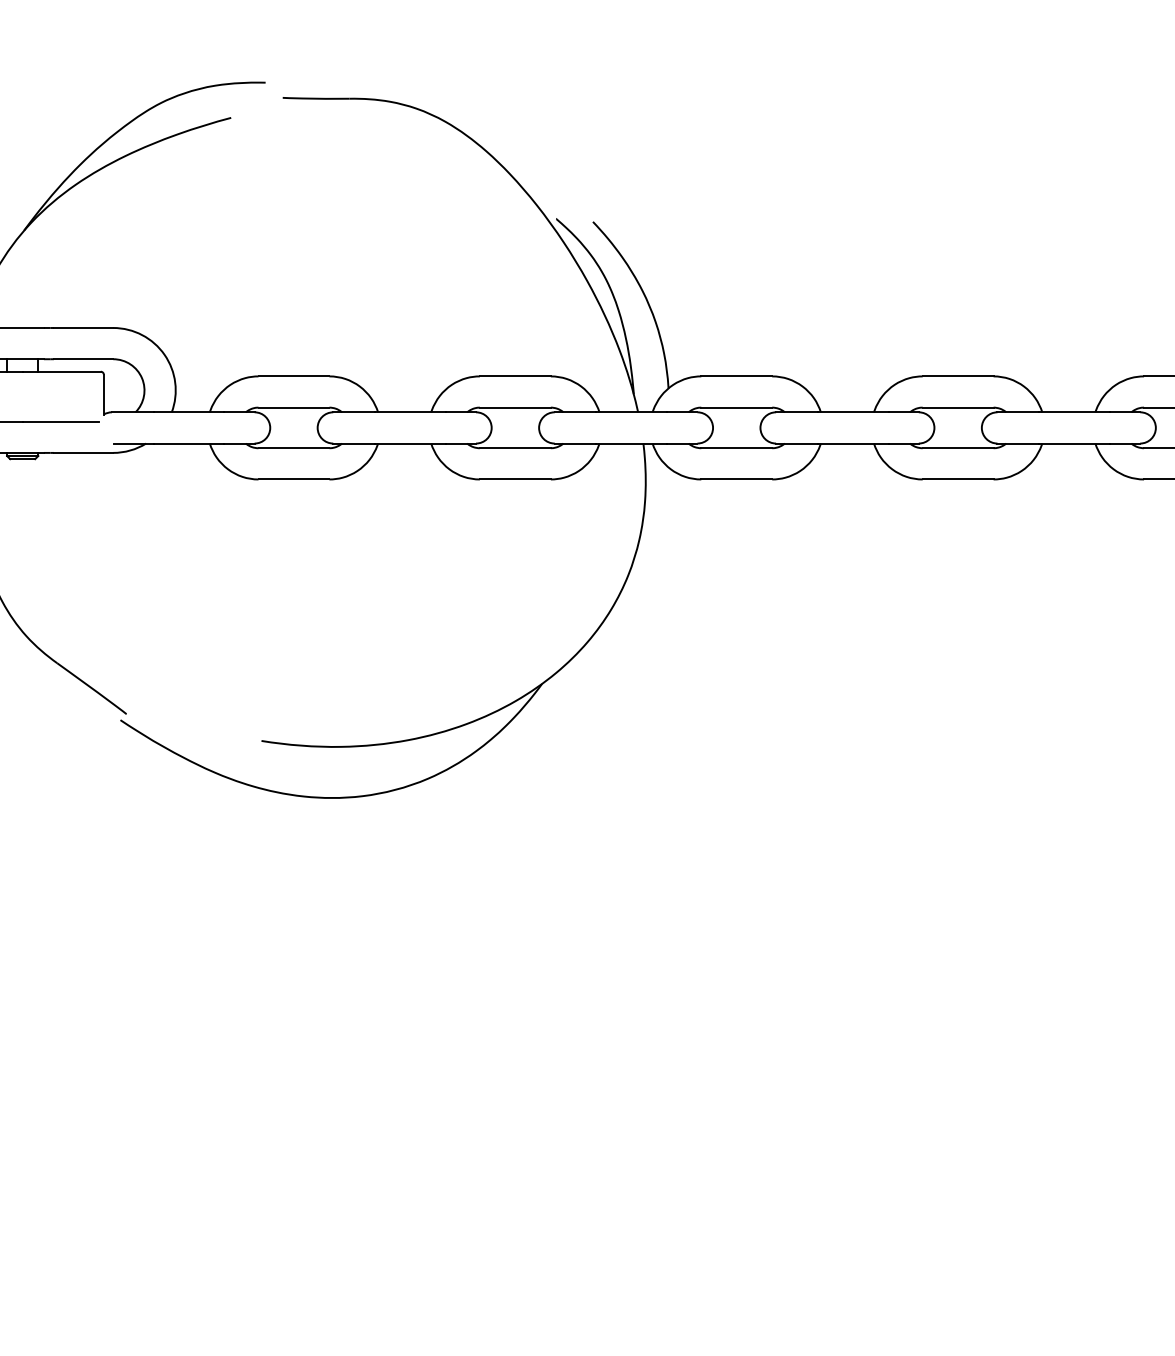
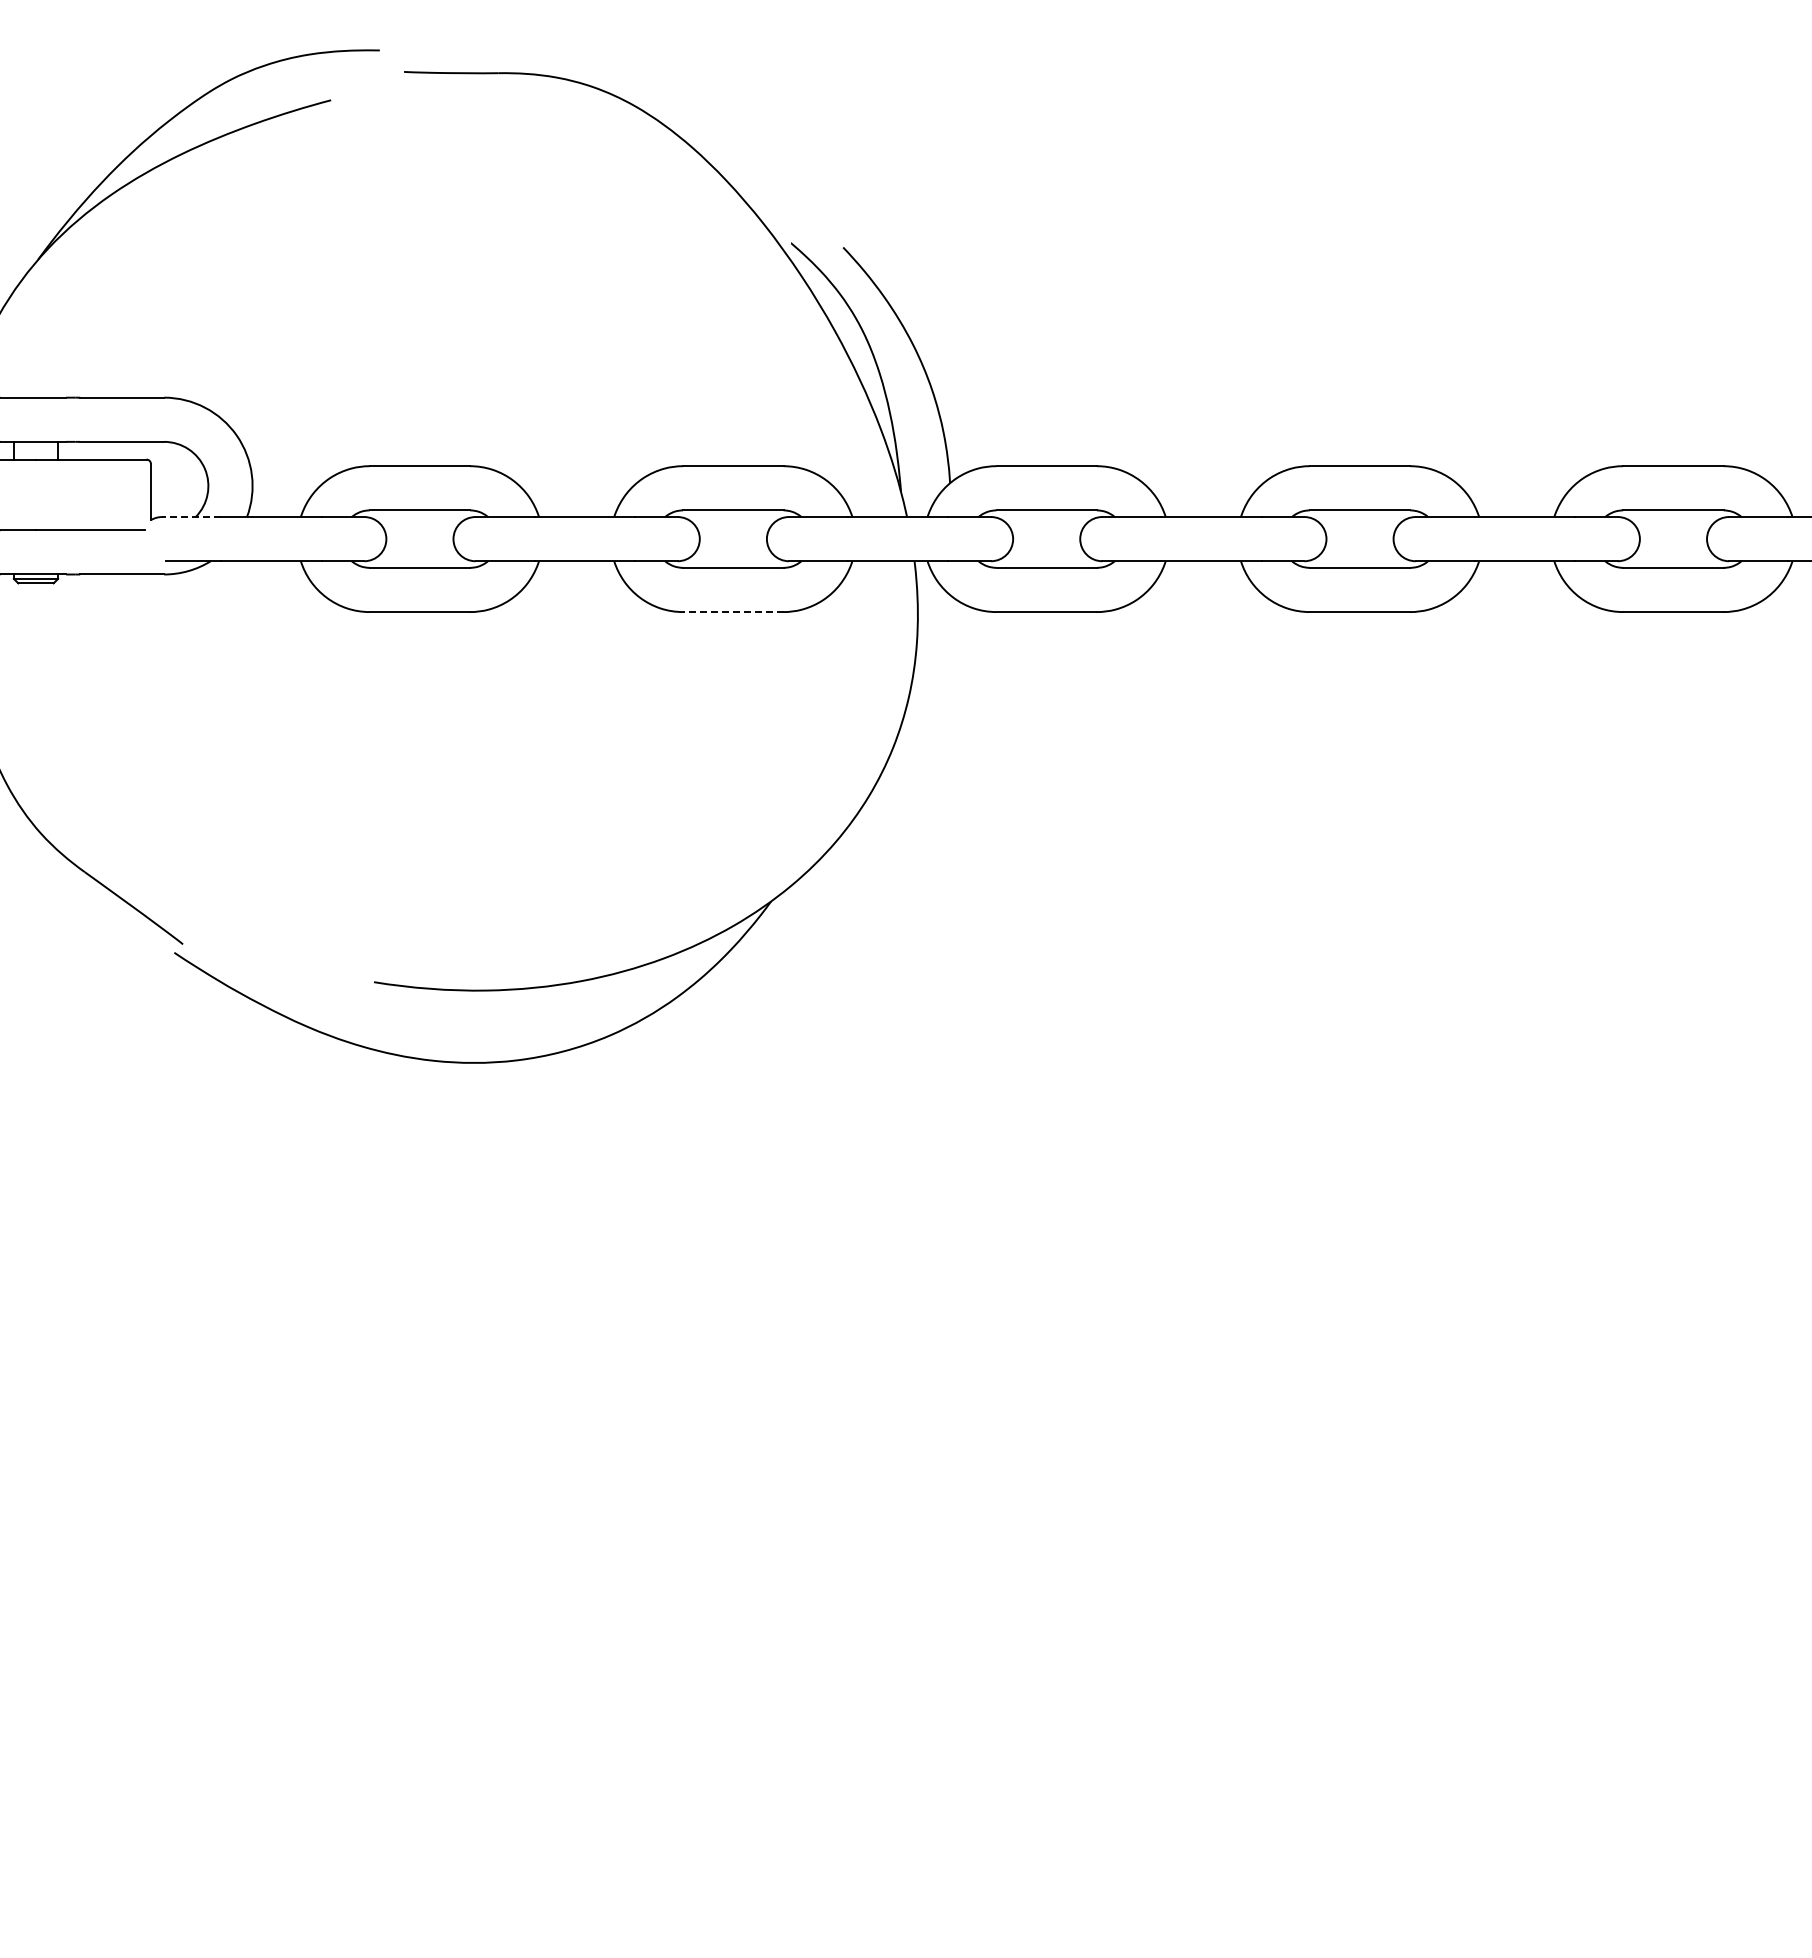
line: (132, 412) -> (191, 517), solid -> dashed
line: (514, 479) -> (732, 612), solid -> dashed

